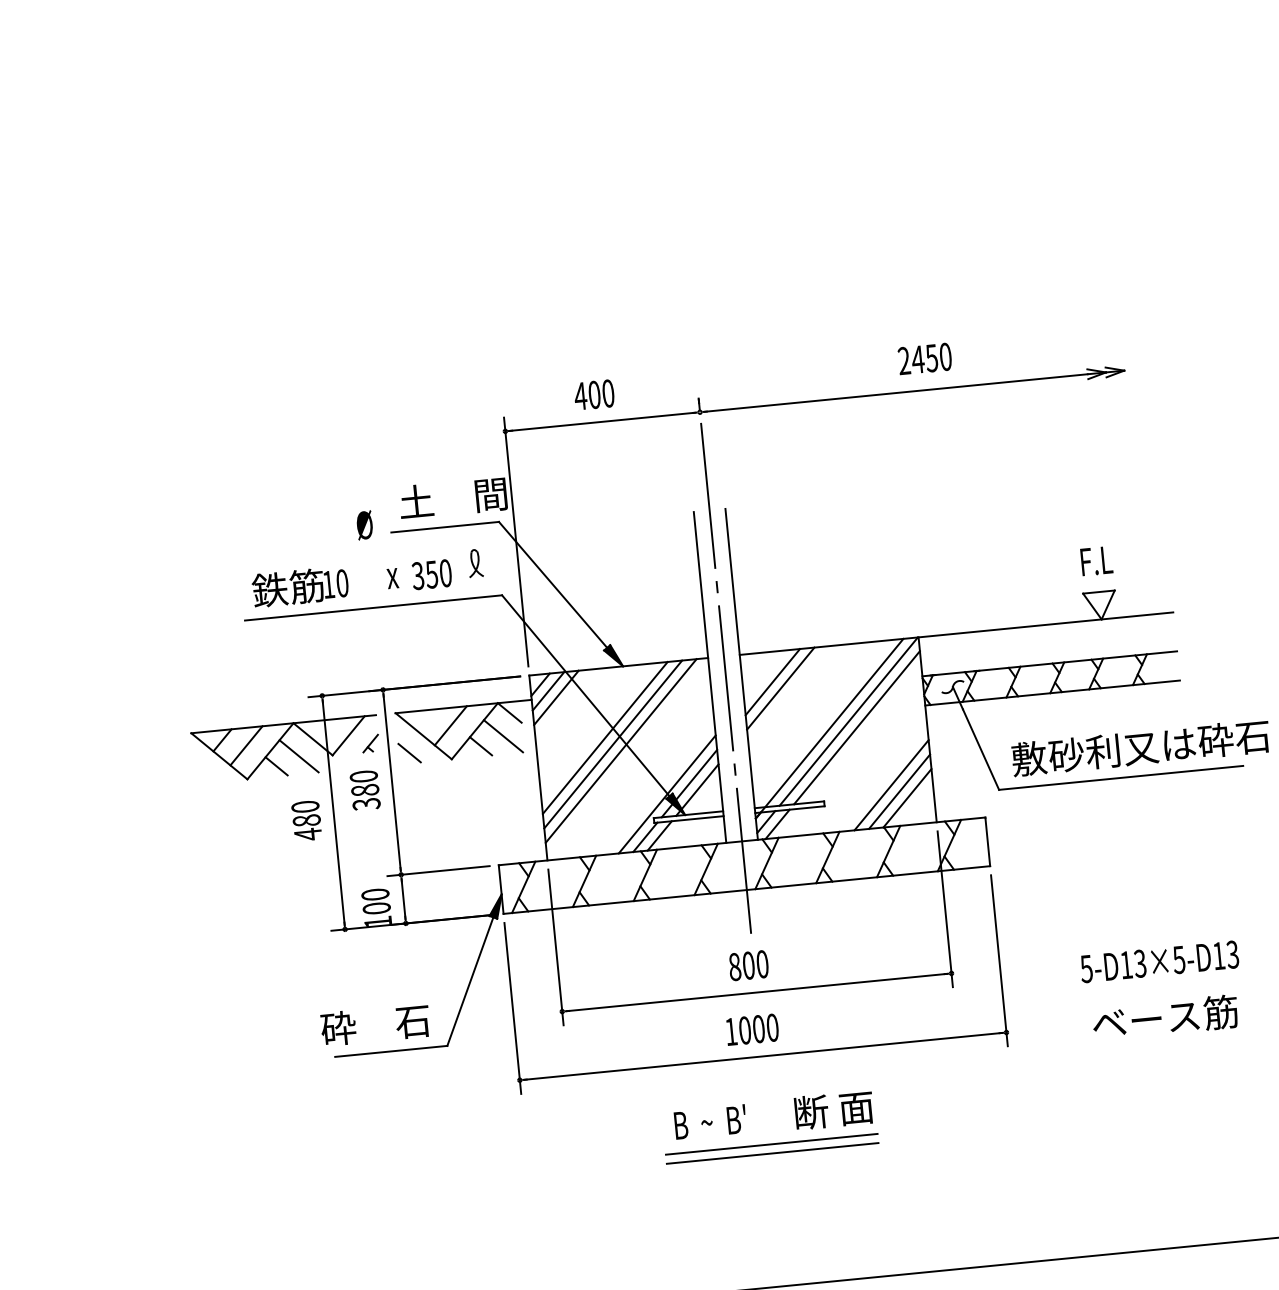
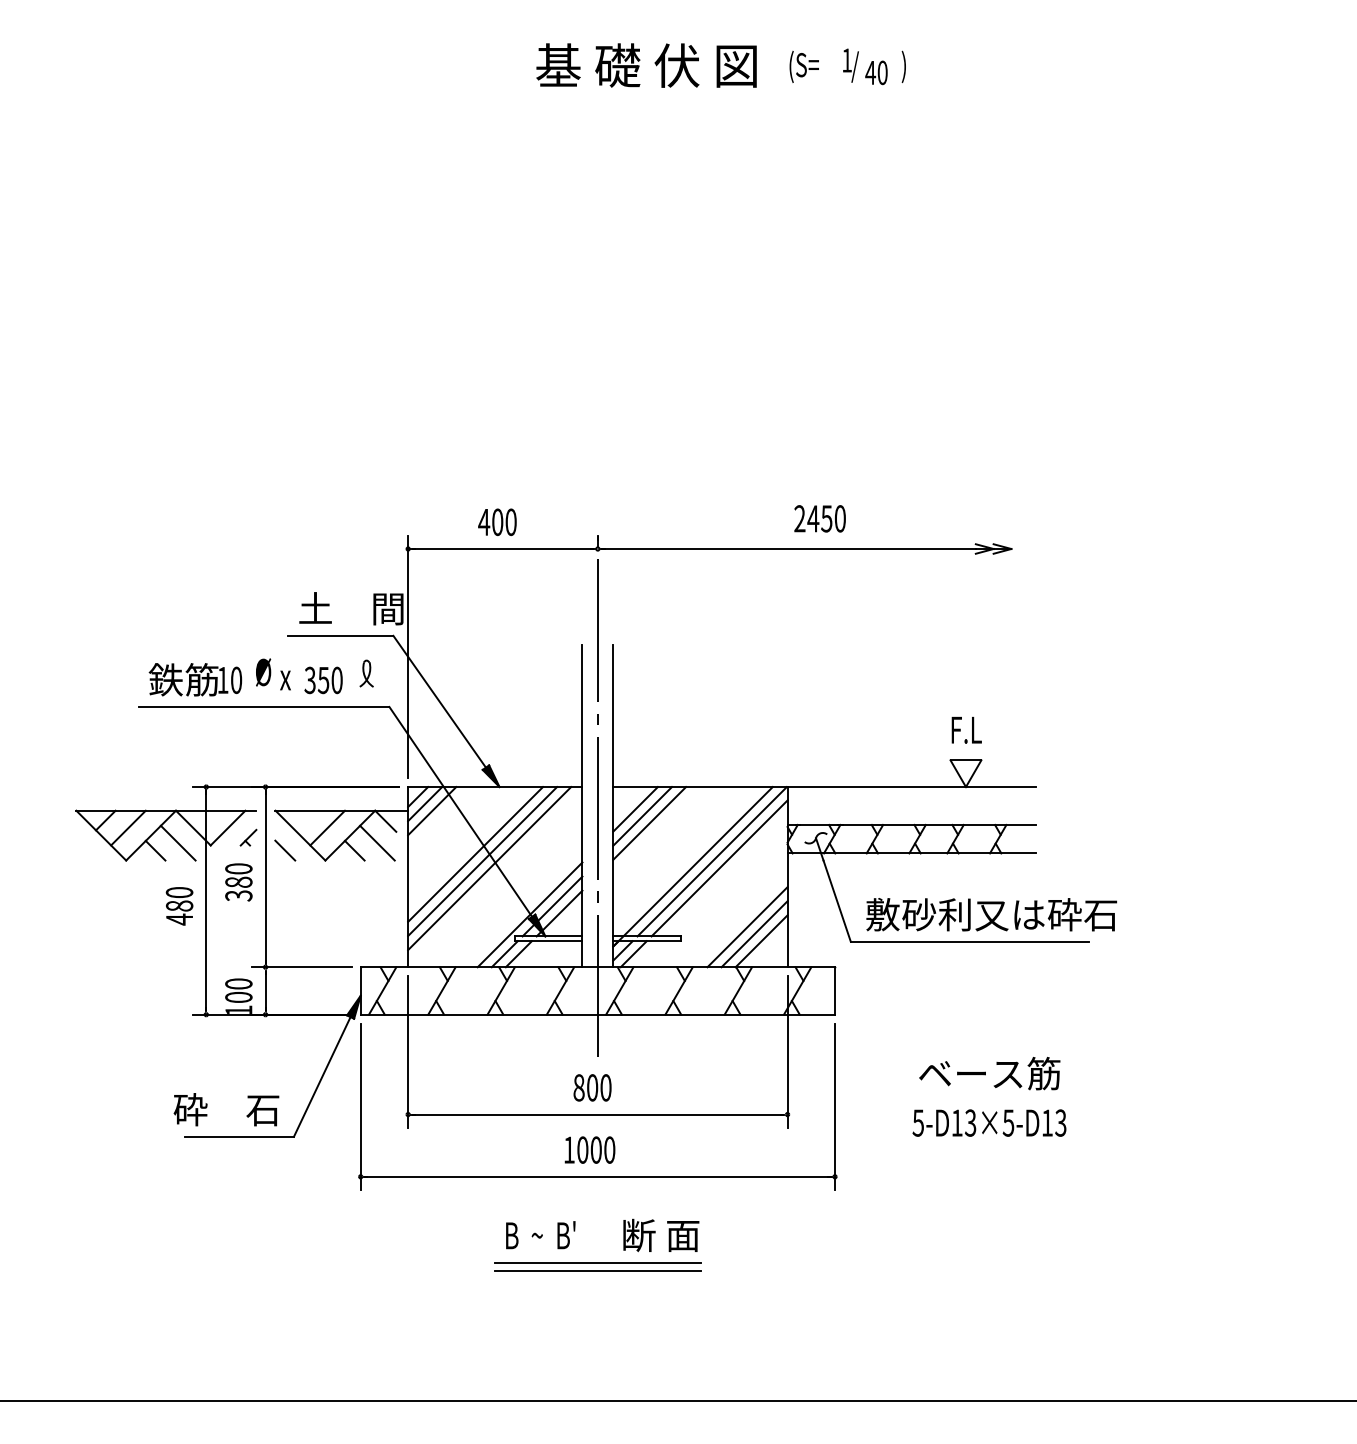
text: (364, 525) -> (263, 672), moved
line: (764, 675) -> (635, 809), added
text: (1165, 1017) -> (989, 1073), moved

